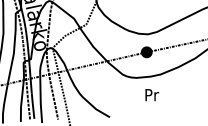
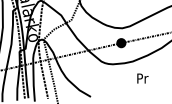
text: (151, 95) -> (142, 78), moved

